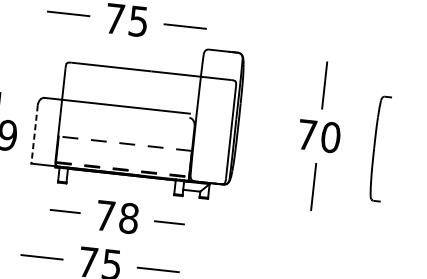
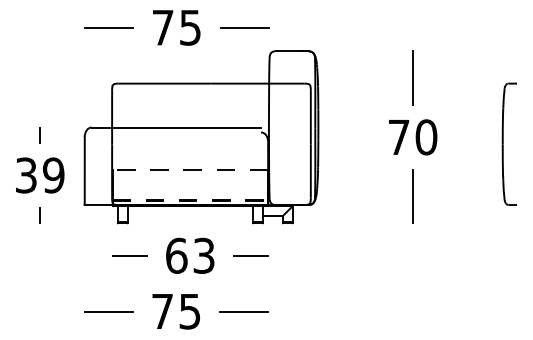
line: (34, 134) -> (84, 170), dashed -> solid
part: (379, 148) -> (508, 143), moved
text: (117, 216) -> (190, 255), 78 -> 63

